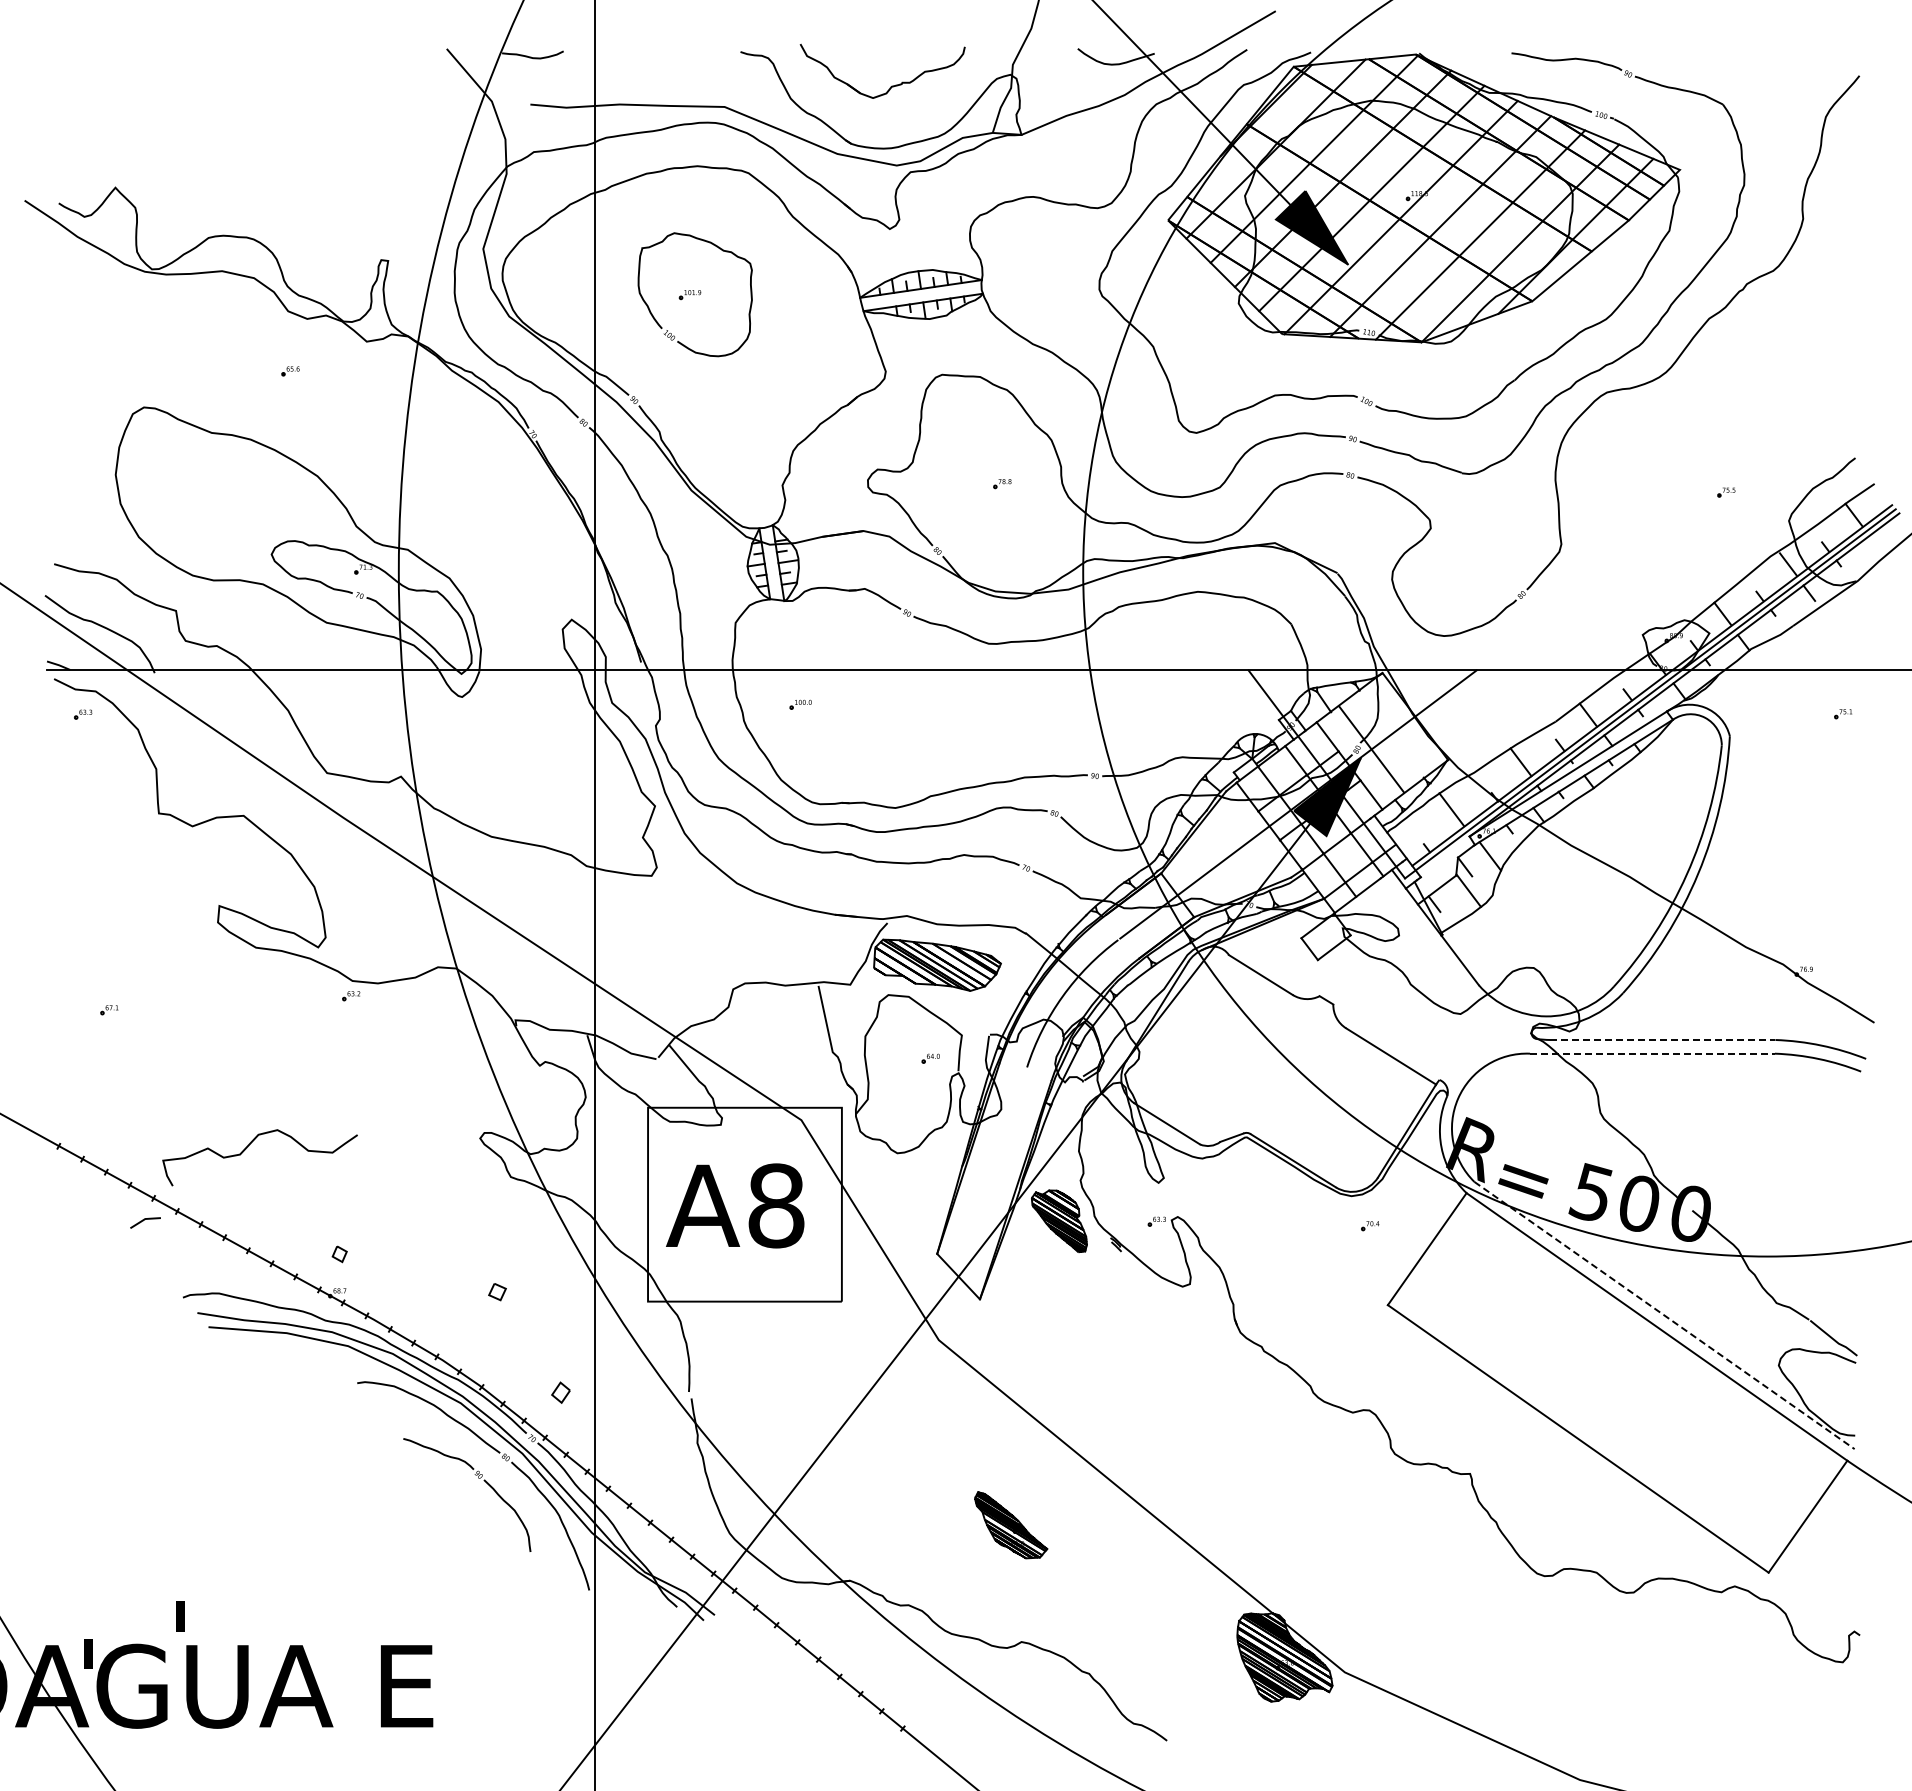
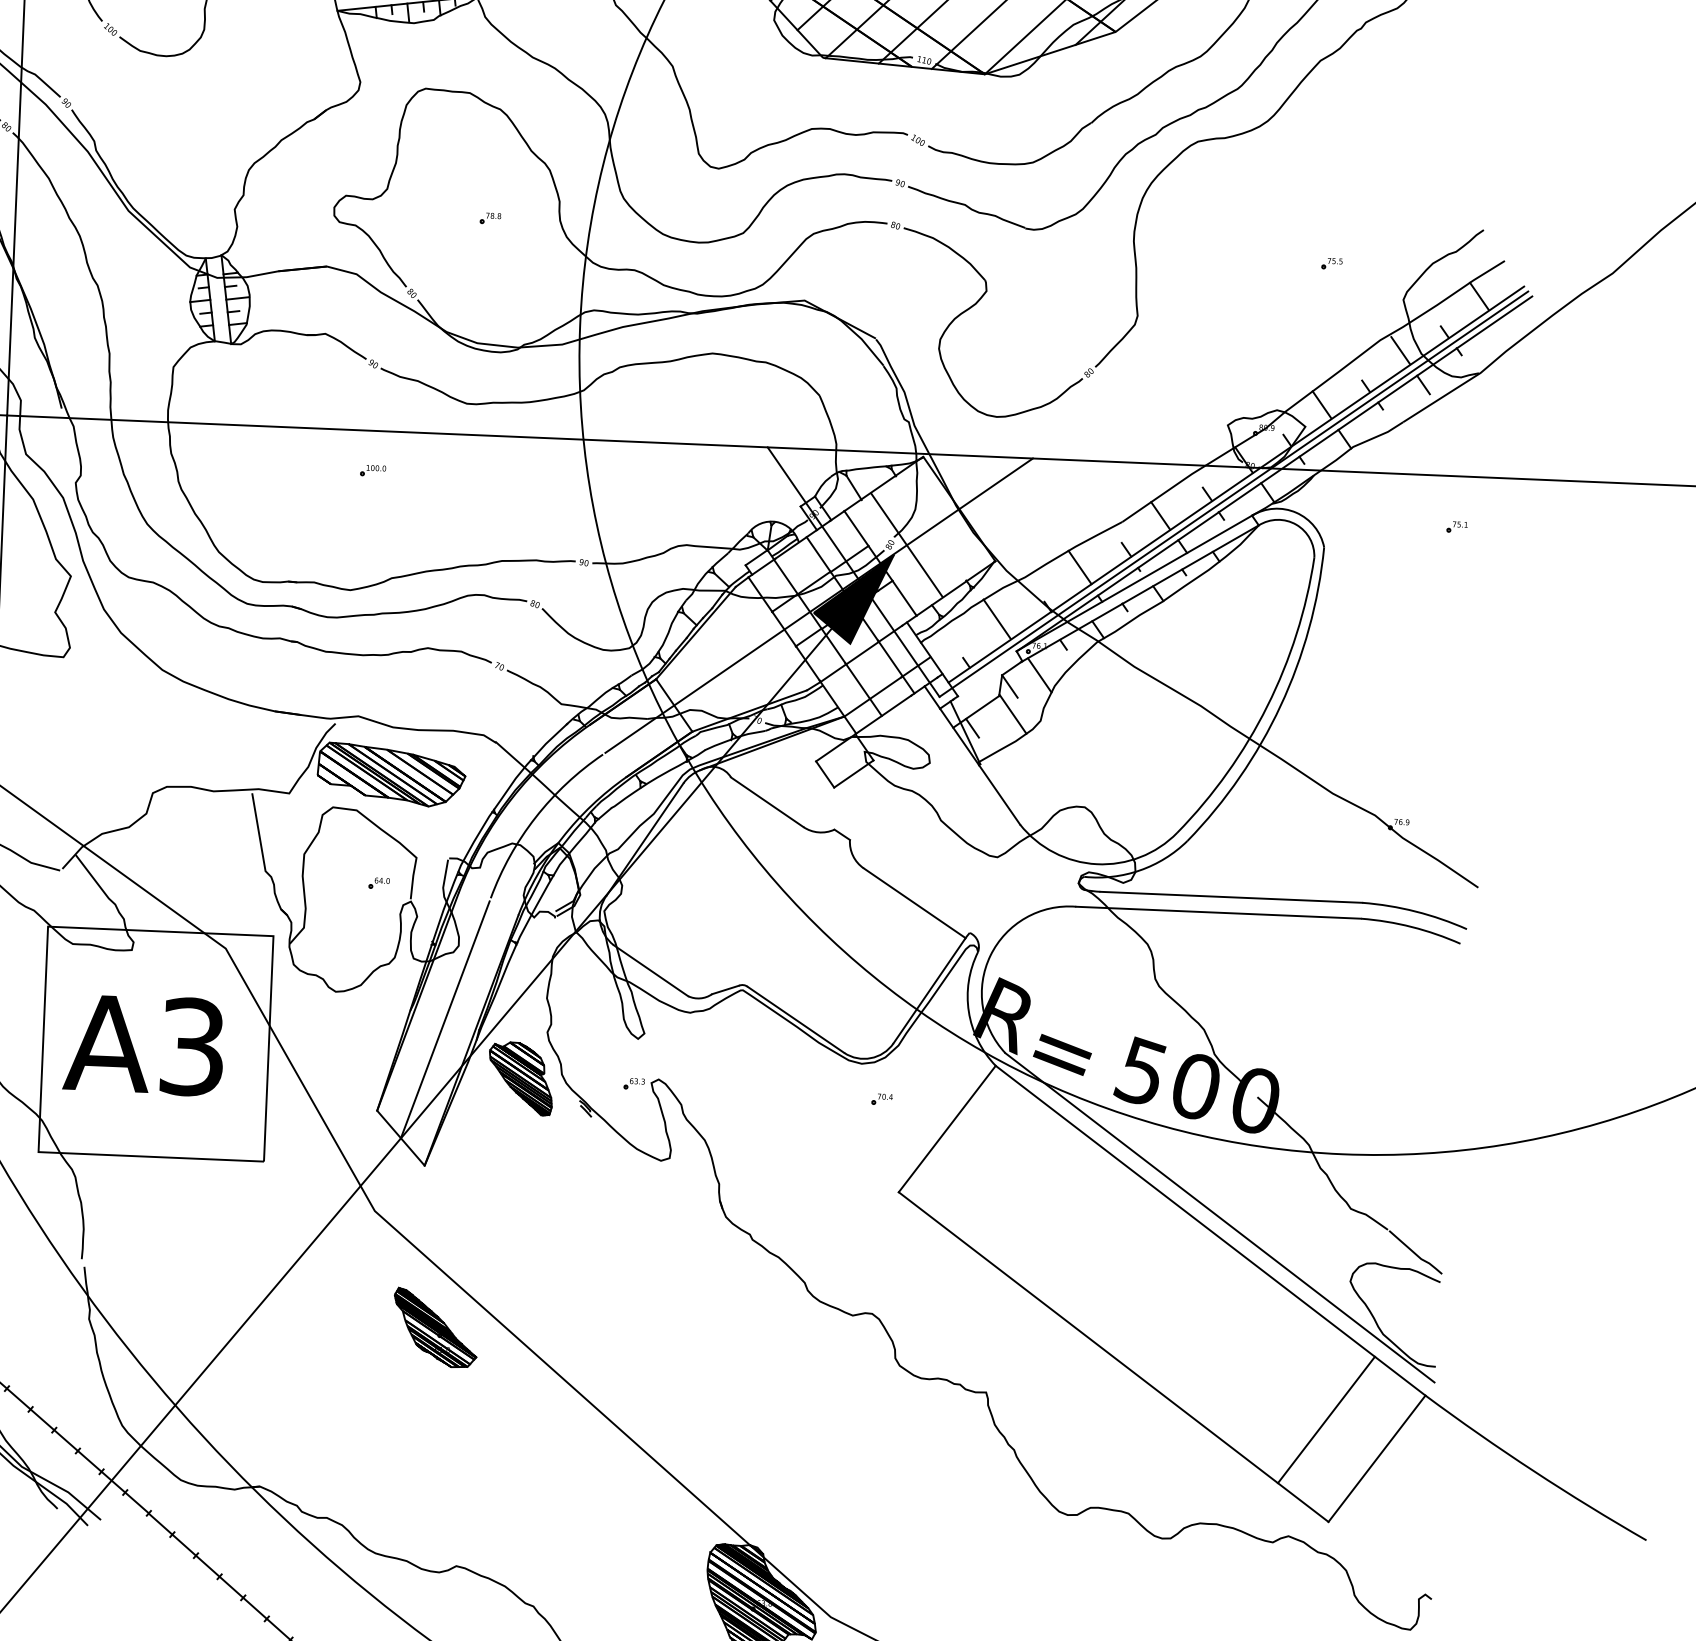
part: (800, 704) -> (372, 470), moved
line: (1662, 1039) -> (1231, 896), dashed -> solid
line: (1652, 1053) -> (1218, 912), dashed -> solid
line: (992, 1173) -> (445, 1019), added
text: (776, 1205) -> (192, 1046), A8 -> A3
line: (1664, 1315) -> (1219, 1217), dashed -> solid
line: (1762, 1485) -> (1325, 1420), added
part: (1011, 1525) -> (435, 1328), moved

